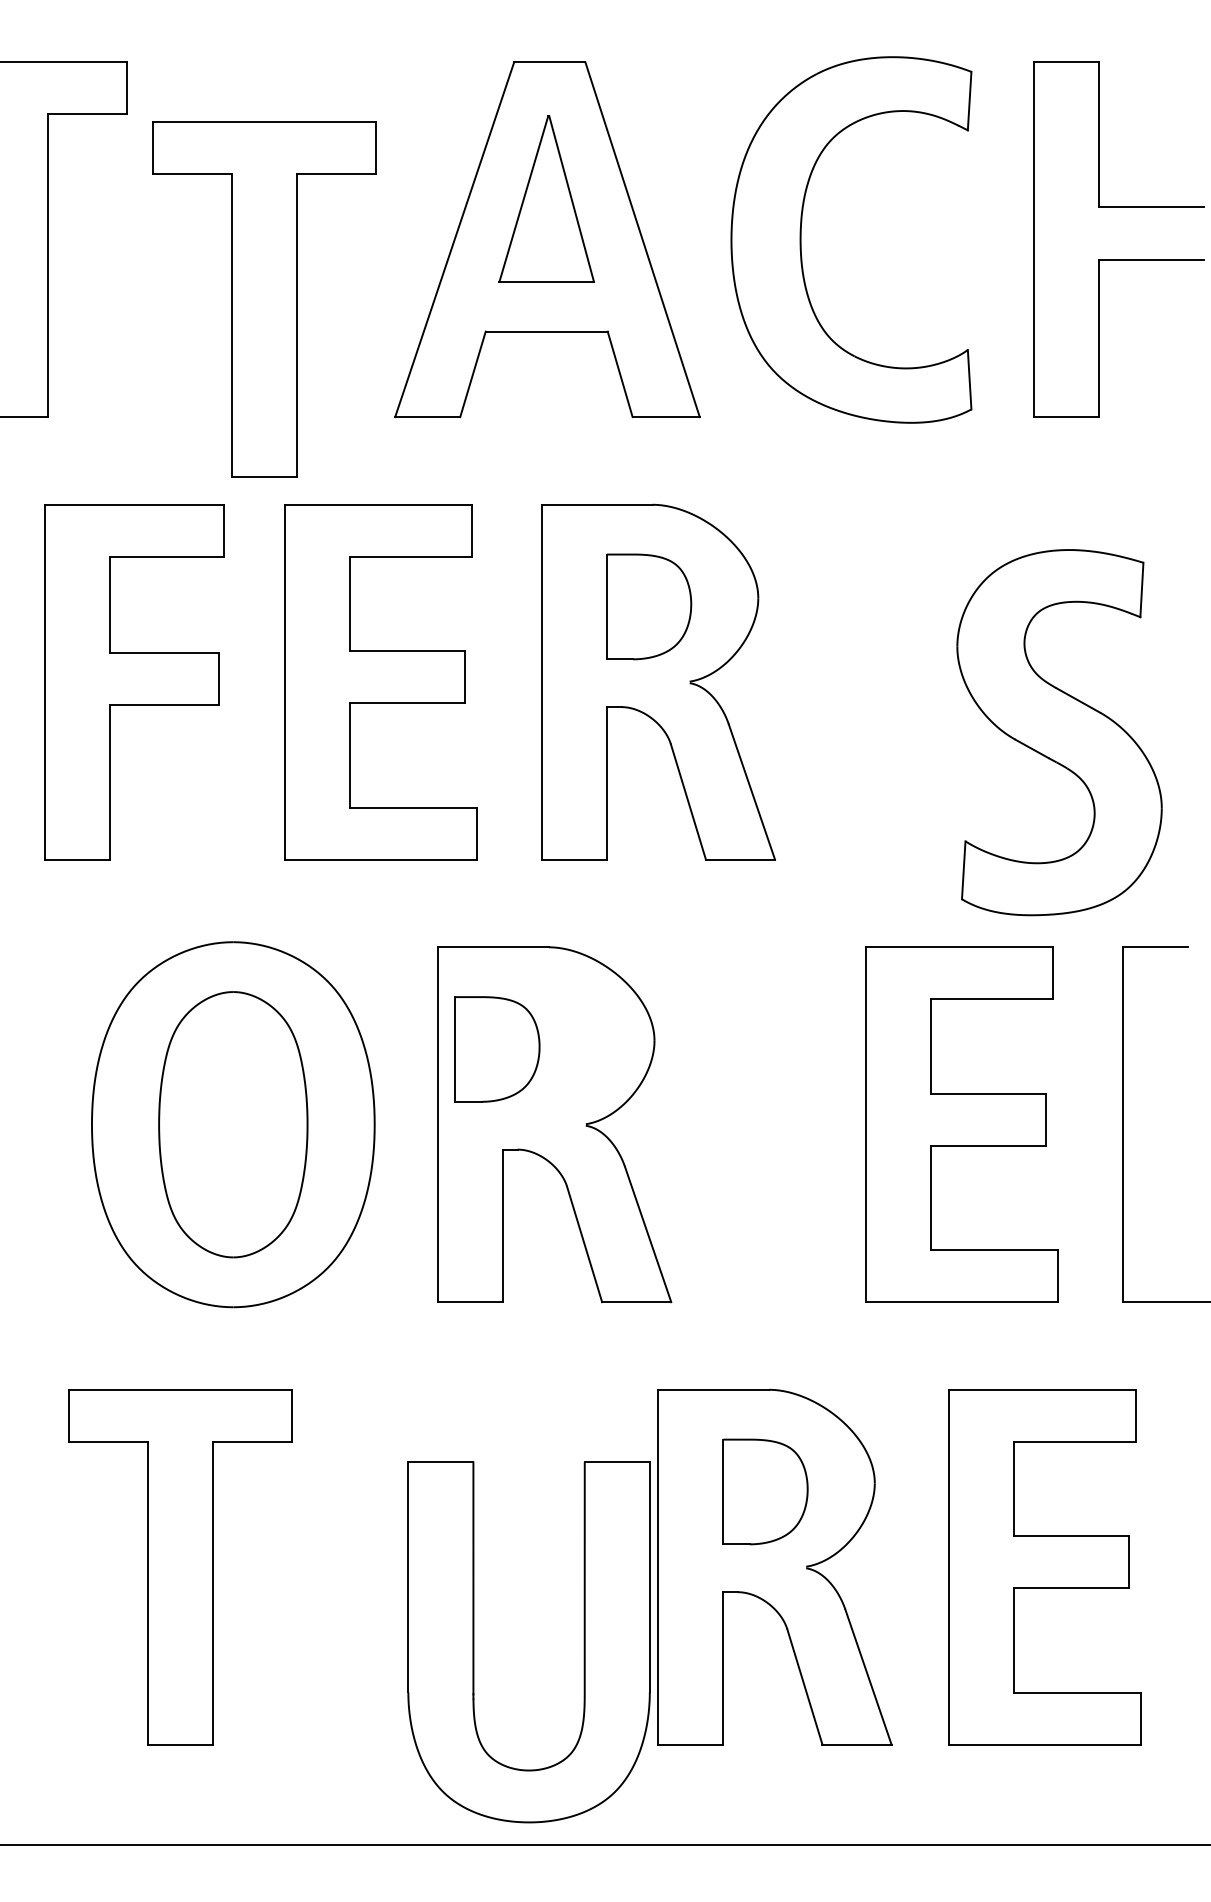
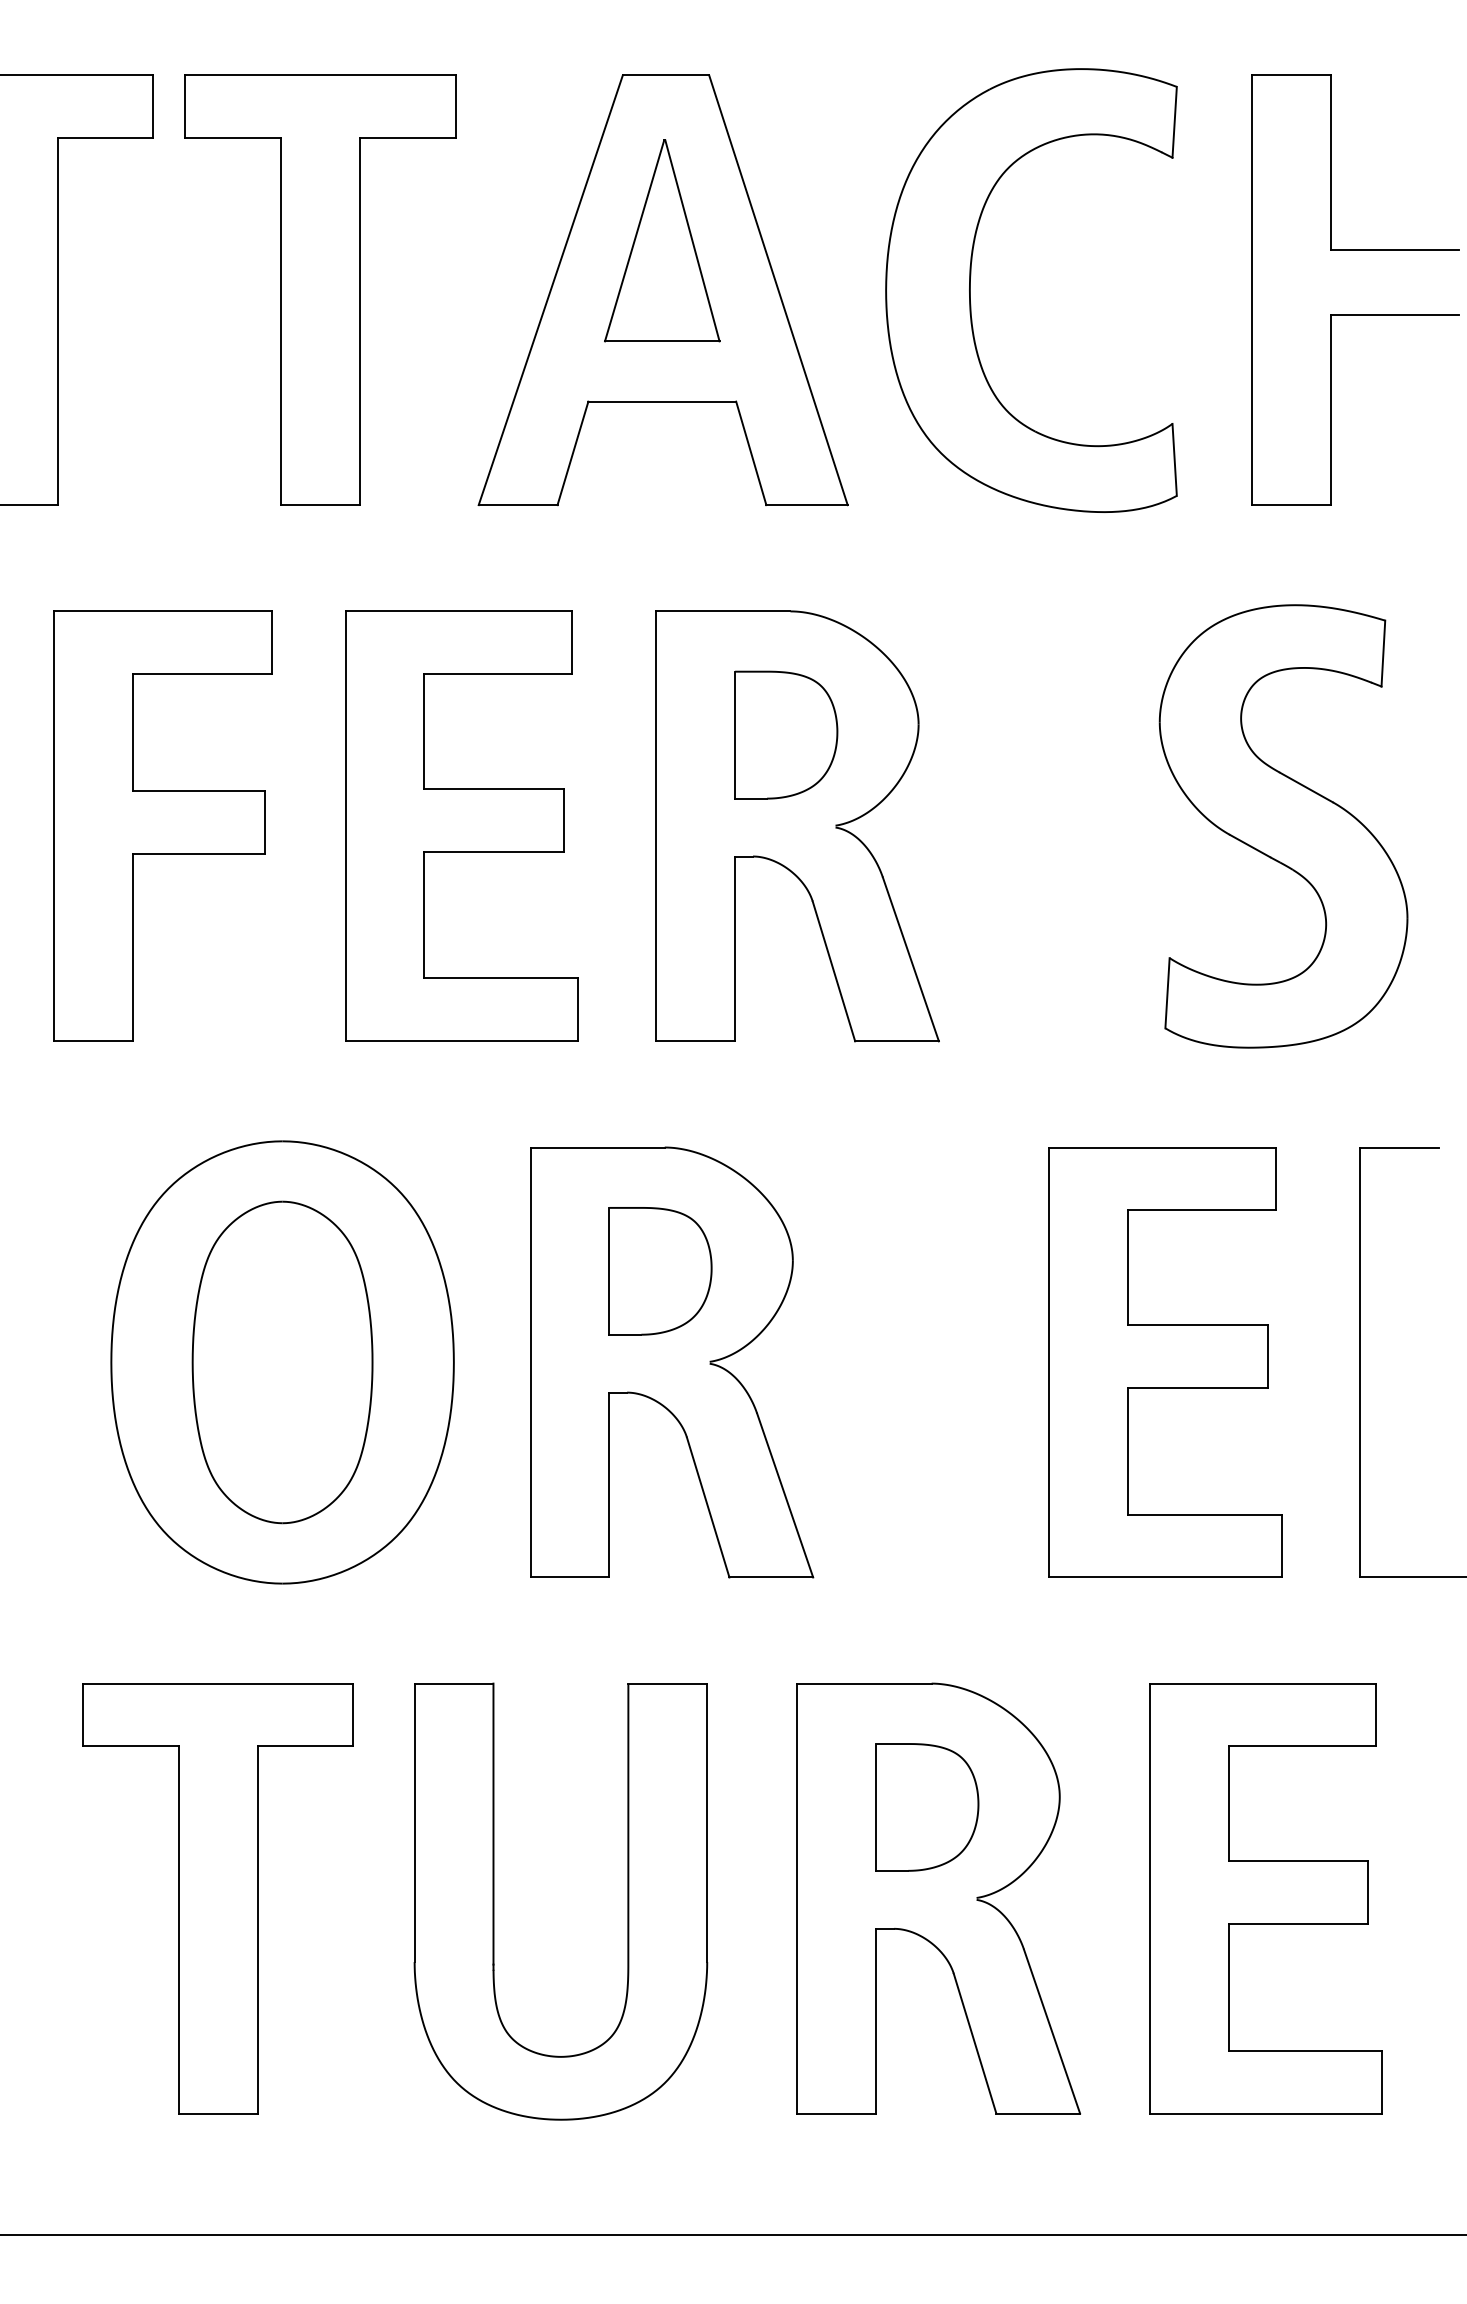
part: (264, 298) -> (320, 289), moved
part: (1059, 732) -> (1283, 826), moved
part: (497, 1049) -> (660, 1271), moved
part: (474, 1642) -> (494, 1901), moved

